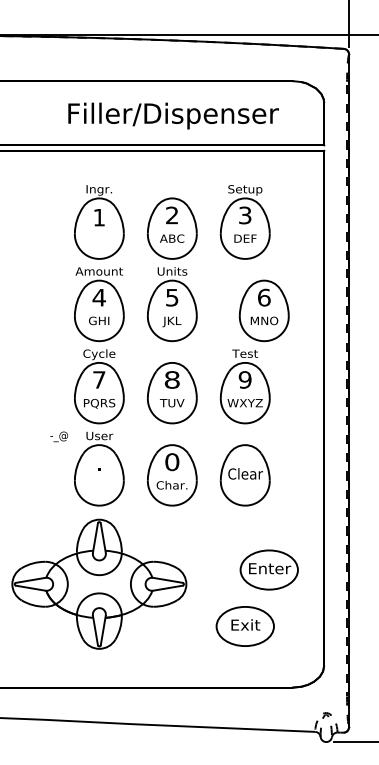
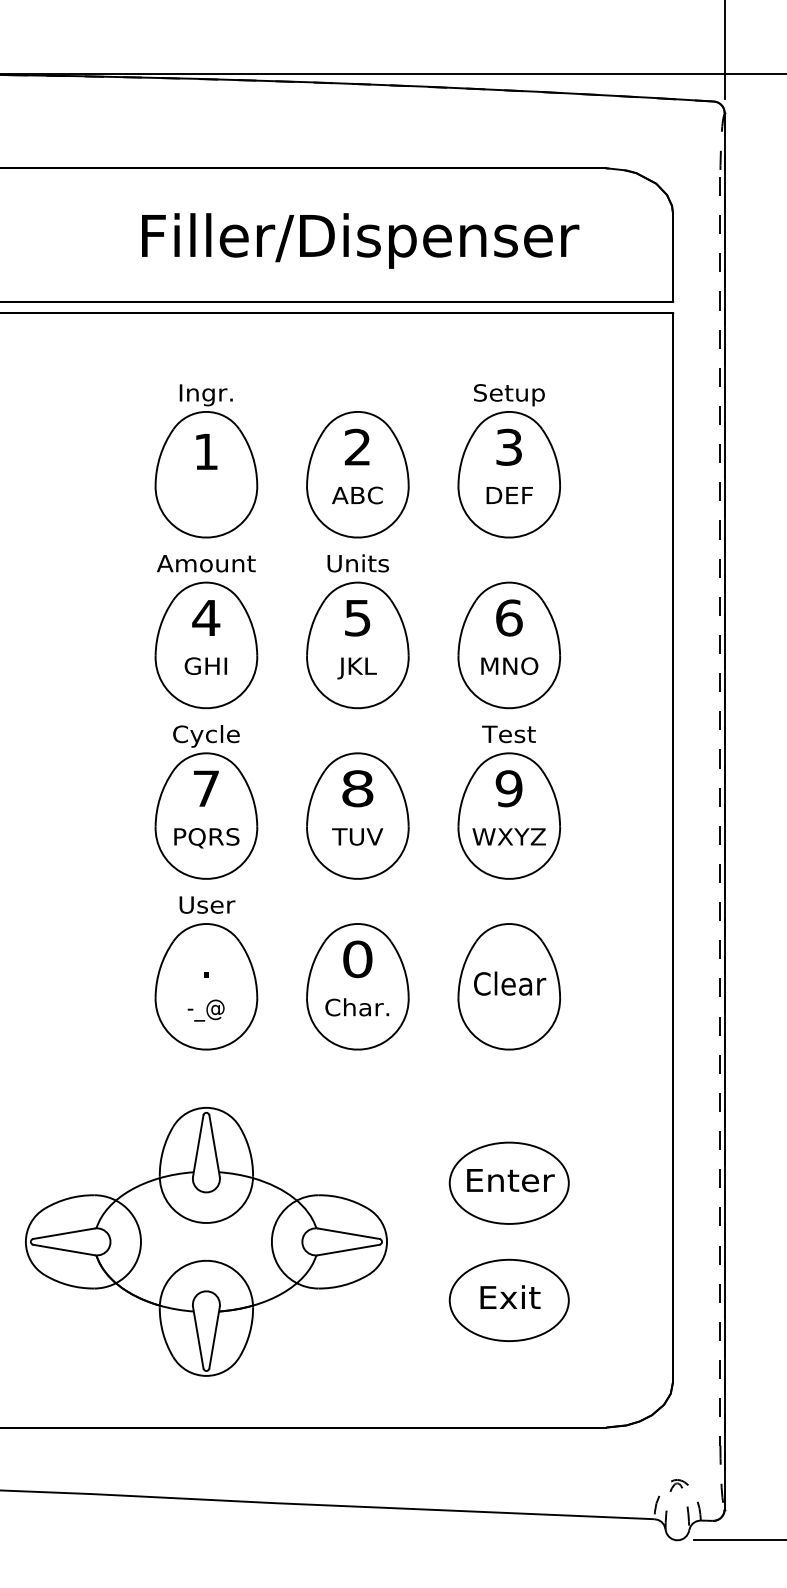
part: (263, 310) -> (507, 644), moved
text: (59, 436) -> (206, 1009), moved
part: (268, 569) -> (507, 1182), moved
part: (99, 583) -> (206, 1240), moved

